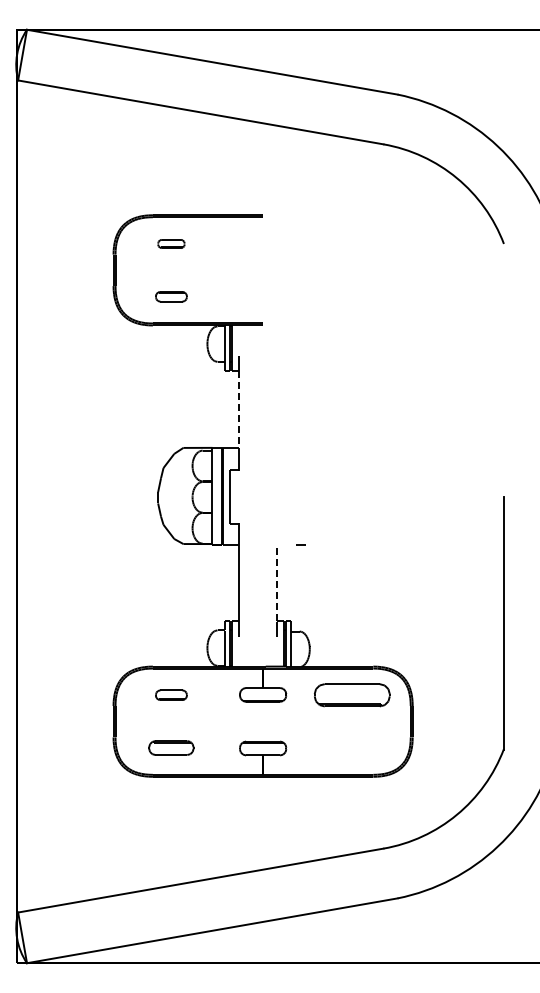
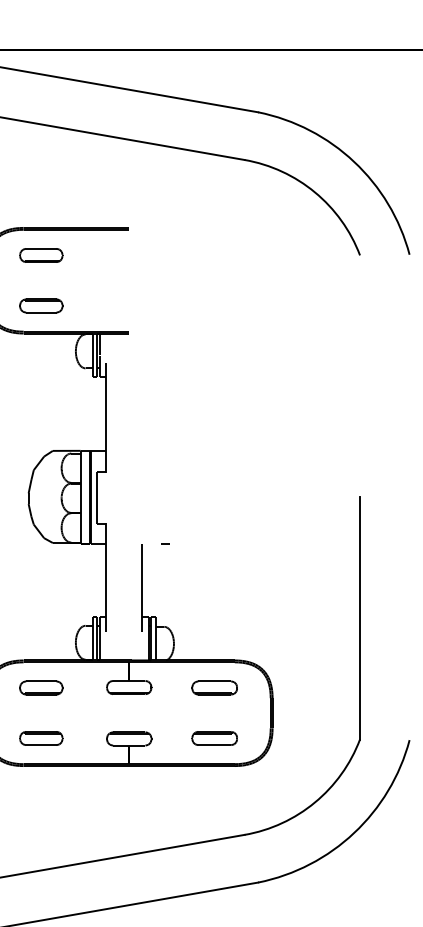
part: (171, 243) -> (41, 254), size x1.67
part: (171, 296) -> (41, 305), size x1.43
line: (239, 409) -> (106, 414), dashed -> solid
line: (276, 582) -> (142, 579), dashed -> solid
part: (171, 694) -> (41, 687), size x1.43
part: (352, 695) -> (214, 688), size x0.62
part: (352, 747) -> (214, 737), added

